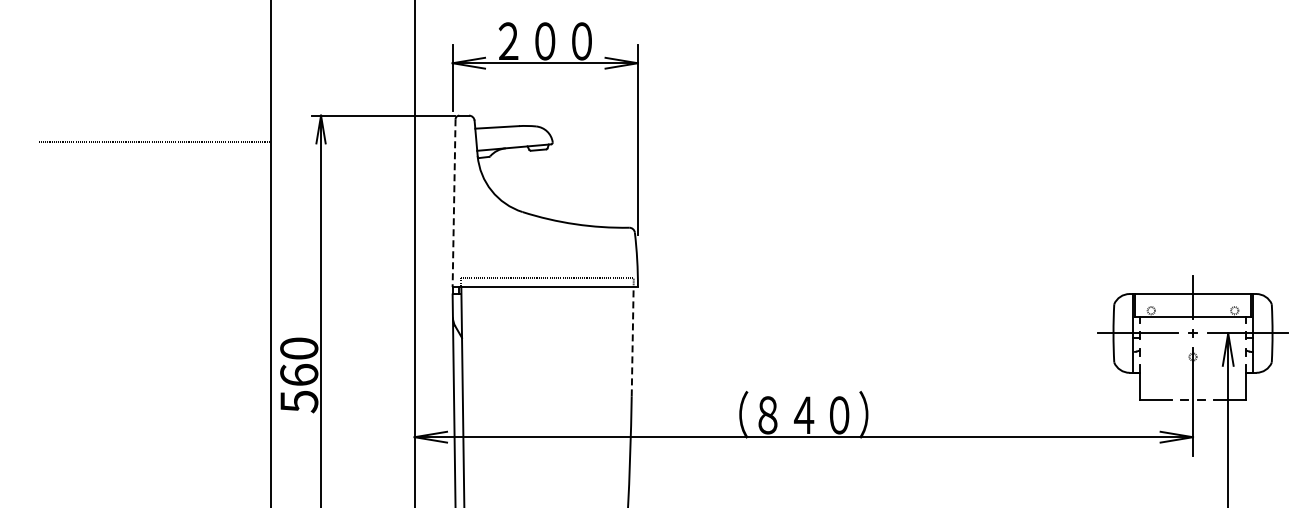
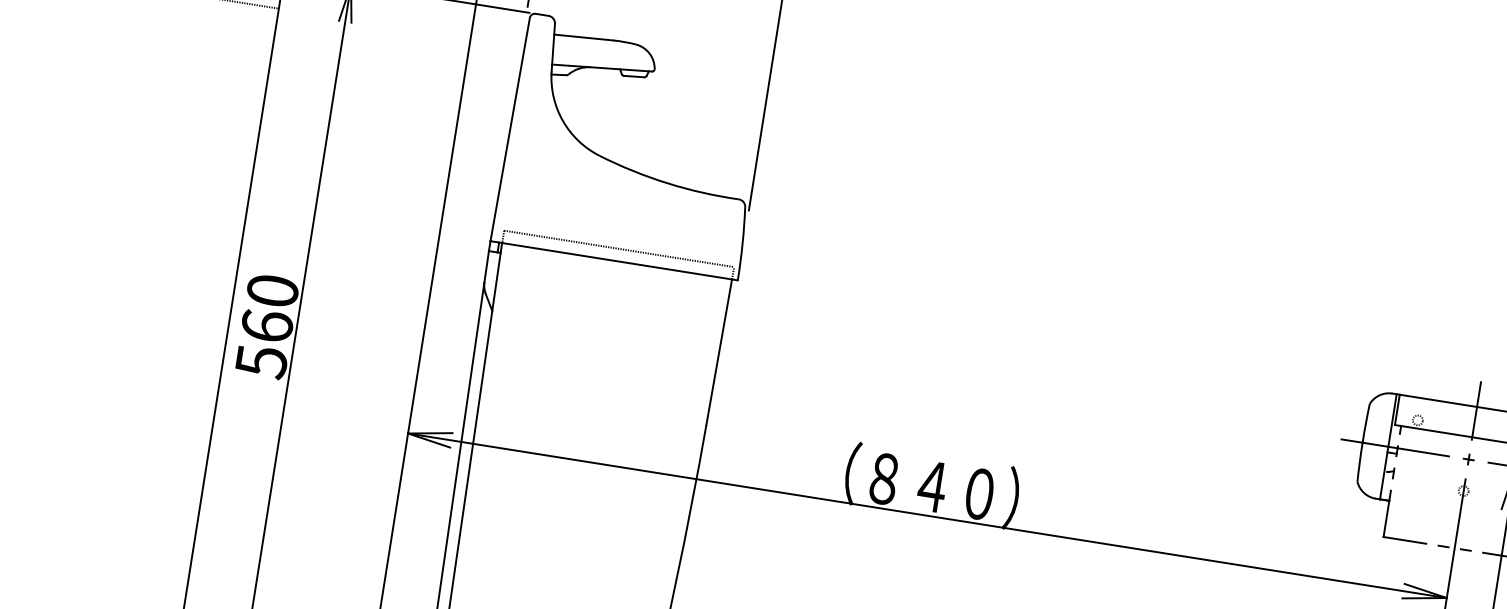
line: (454, 203) -> (510, 130), dashed -> solid
line: (632, 341) -> (719, 351), dashed -> solid

